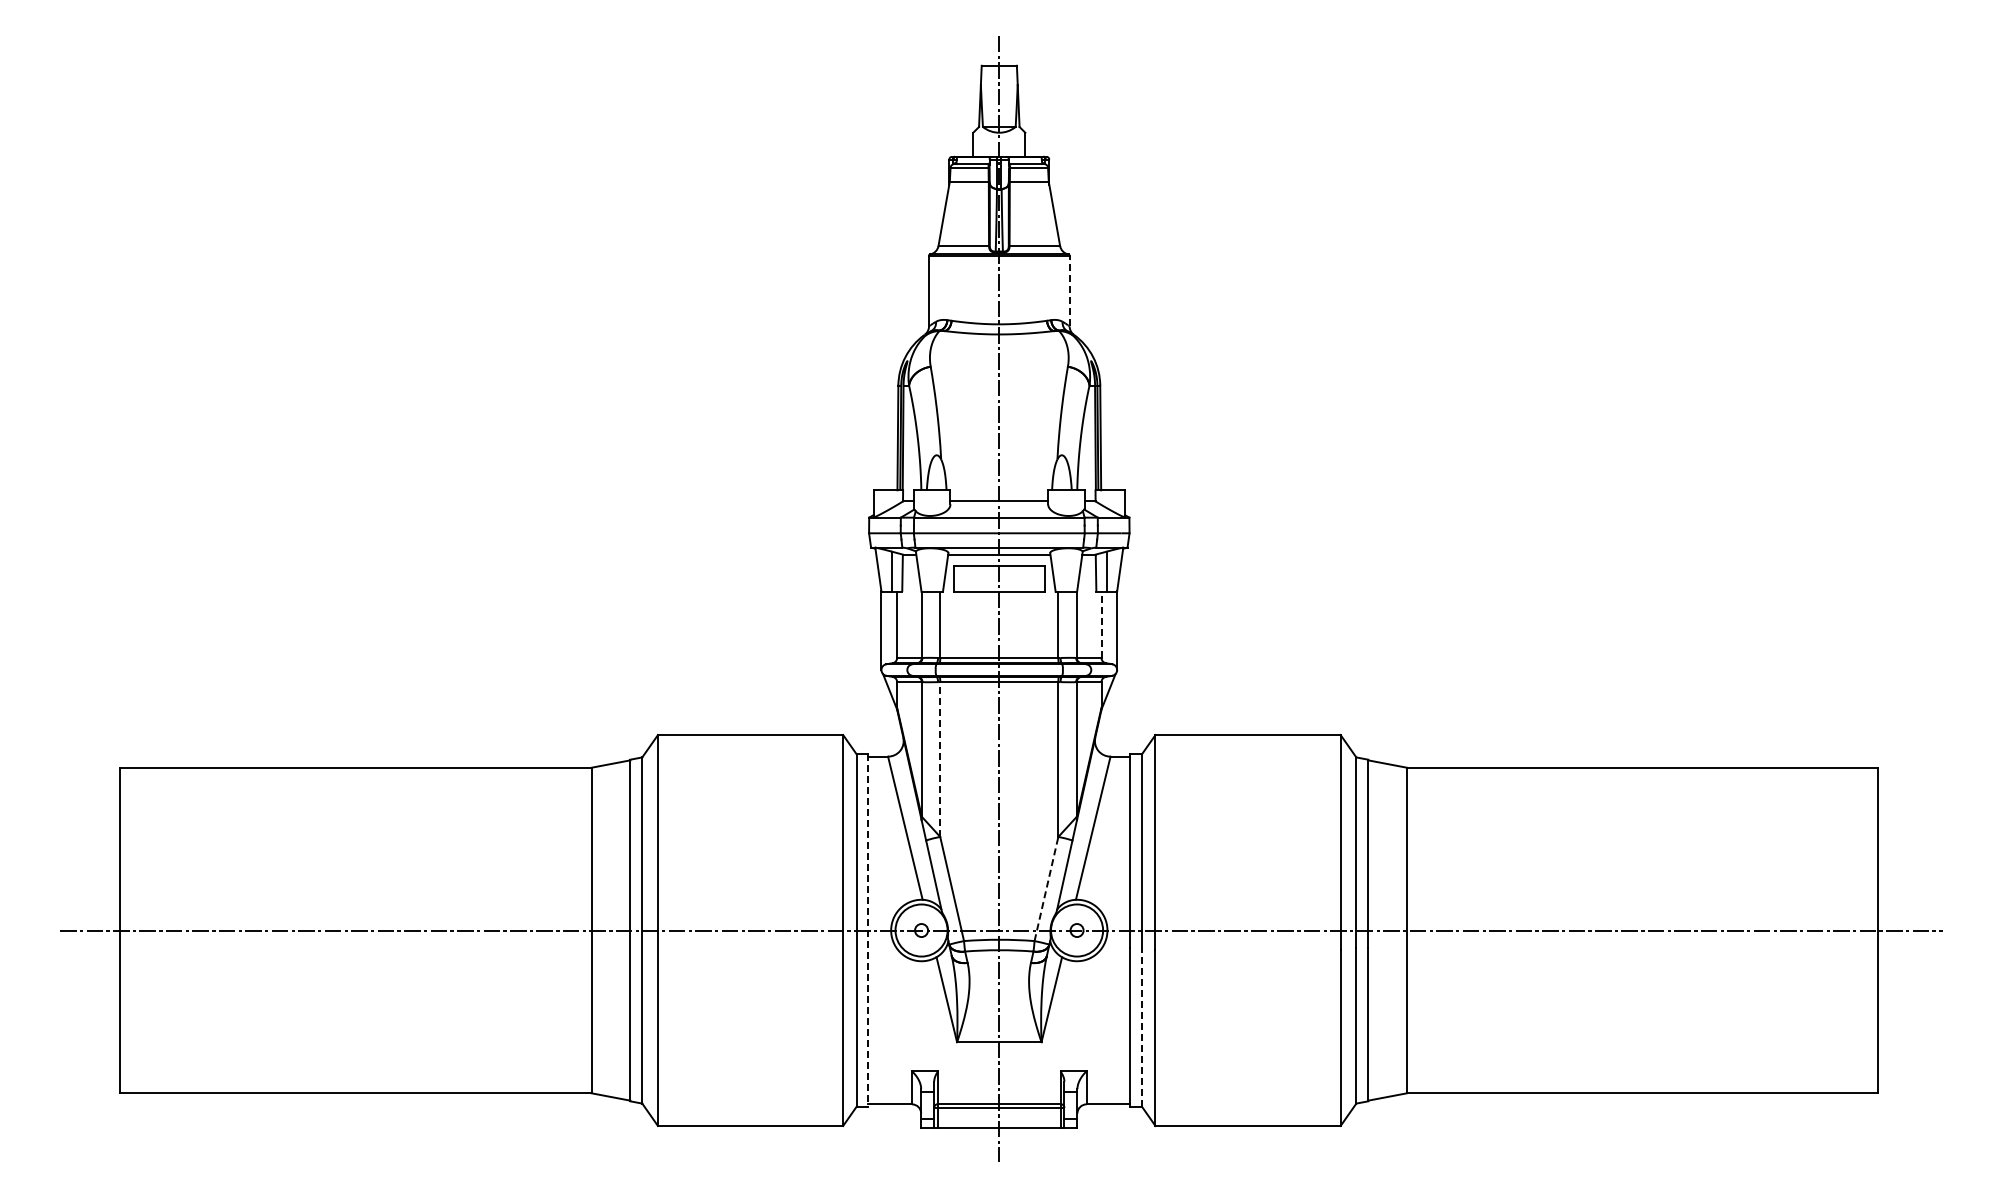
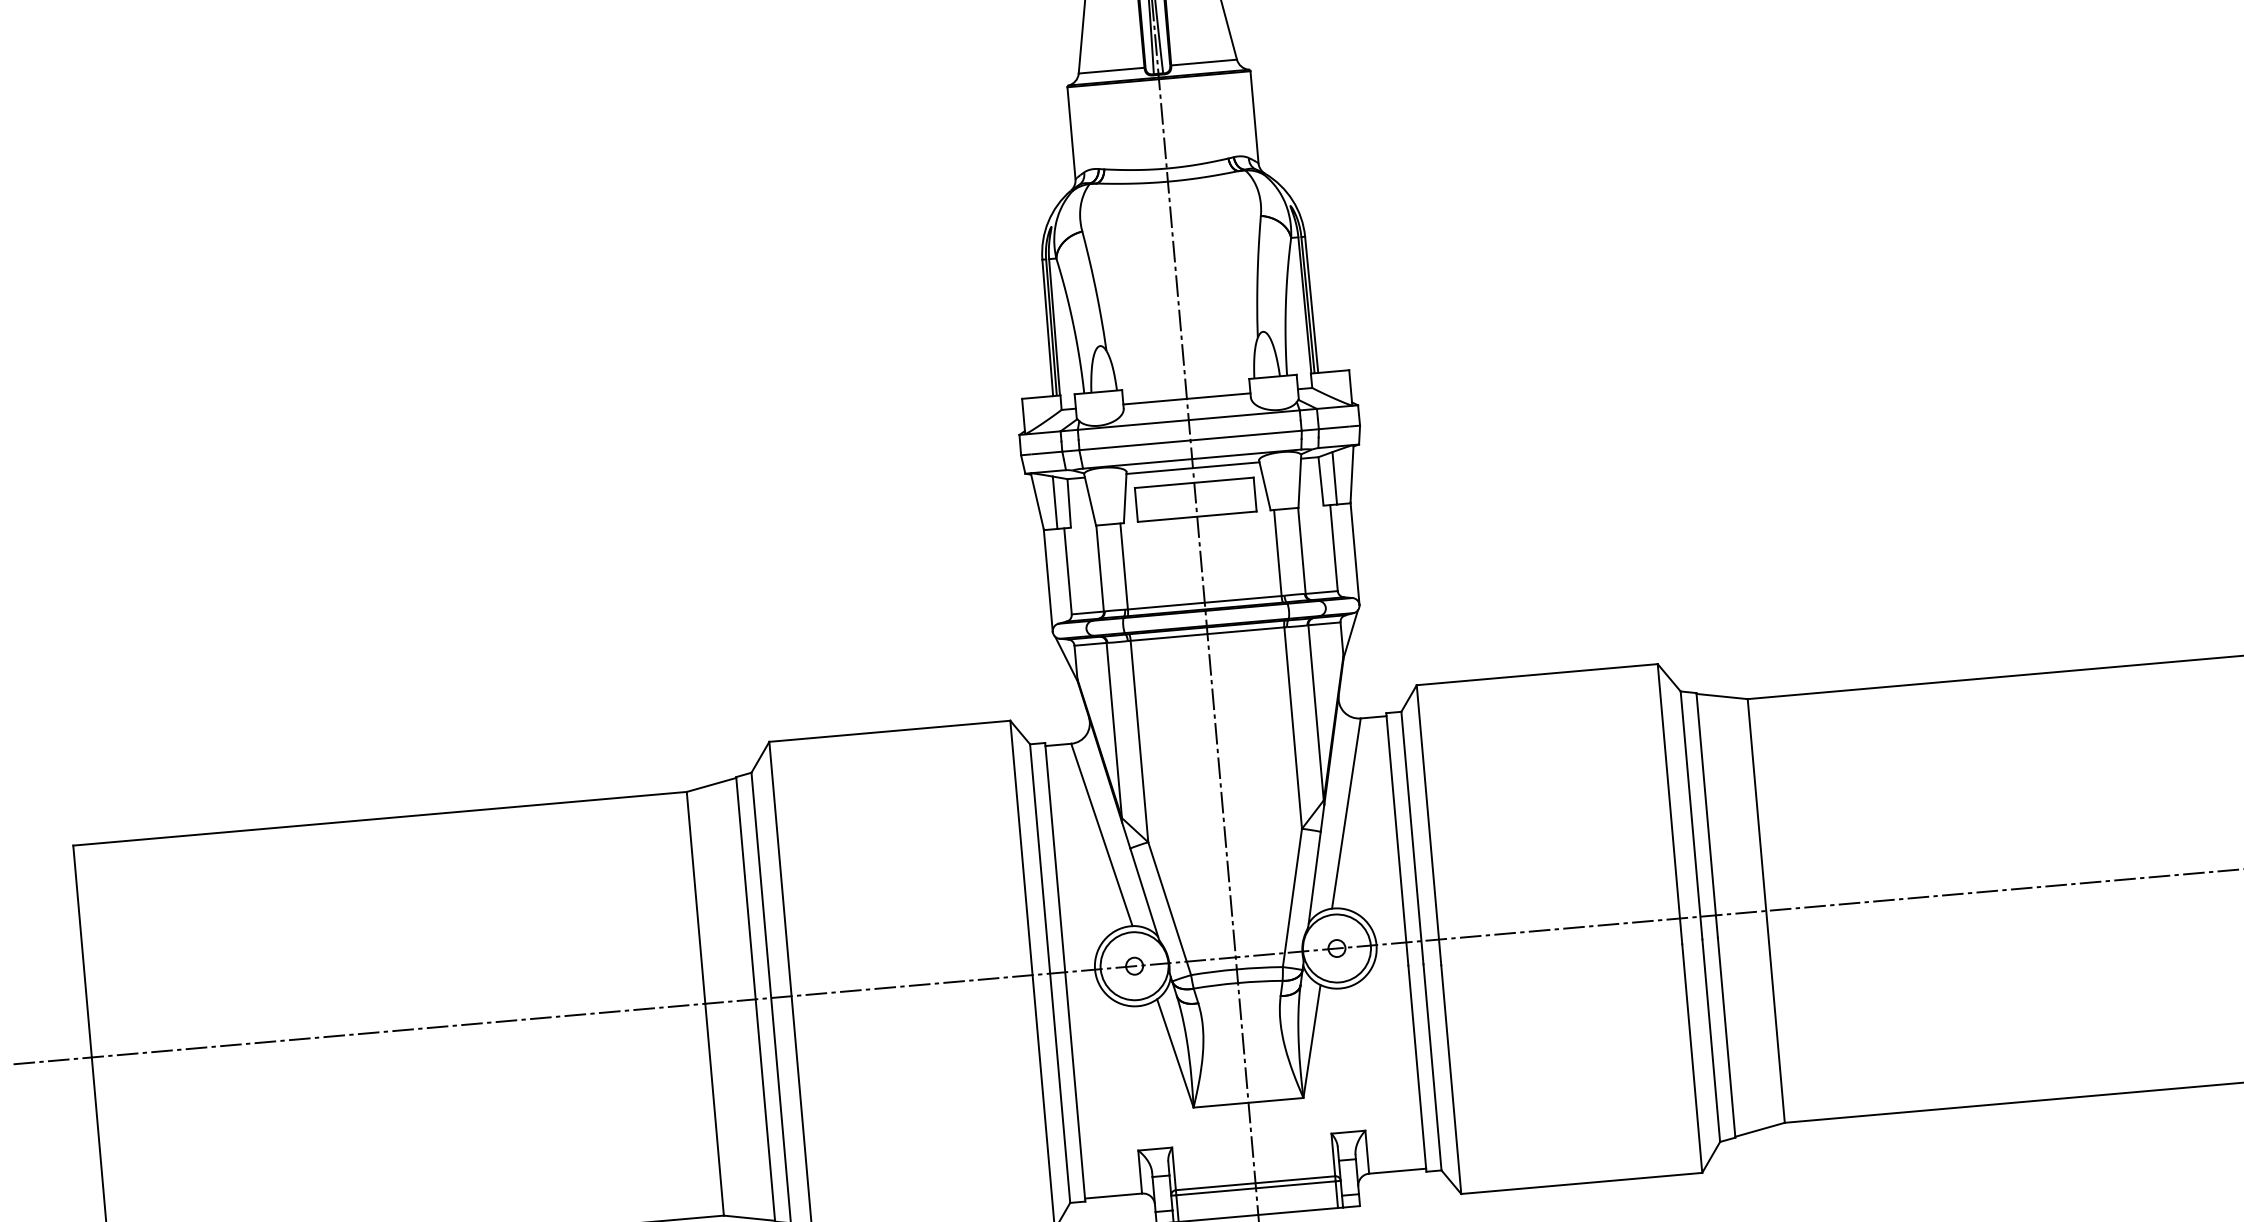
line: (1069, 290) -> (1254, 116), dashed -> solid
line: (1101, 624) -> (1333, 547), dashed -> solid
line: (940, 759) -> (1139, 741), dashed -> solid
line: (1046, 888) -> (1292, 897), dashed -> solid
line: (868, 931) -> (1065, 973), dashed -> solid
line: (1141, 1027) -> (1431, 1067), dashed -> solid

